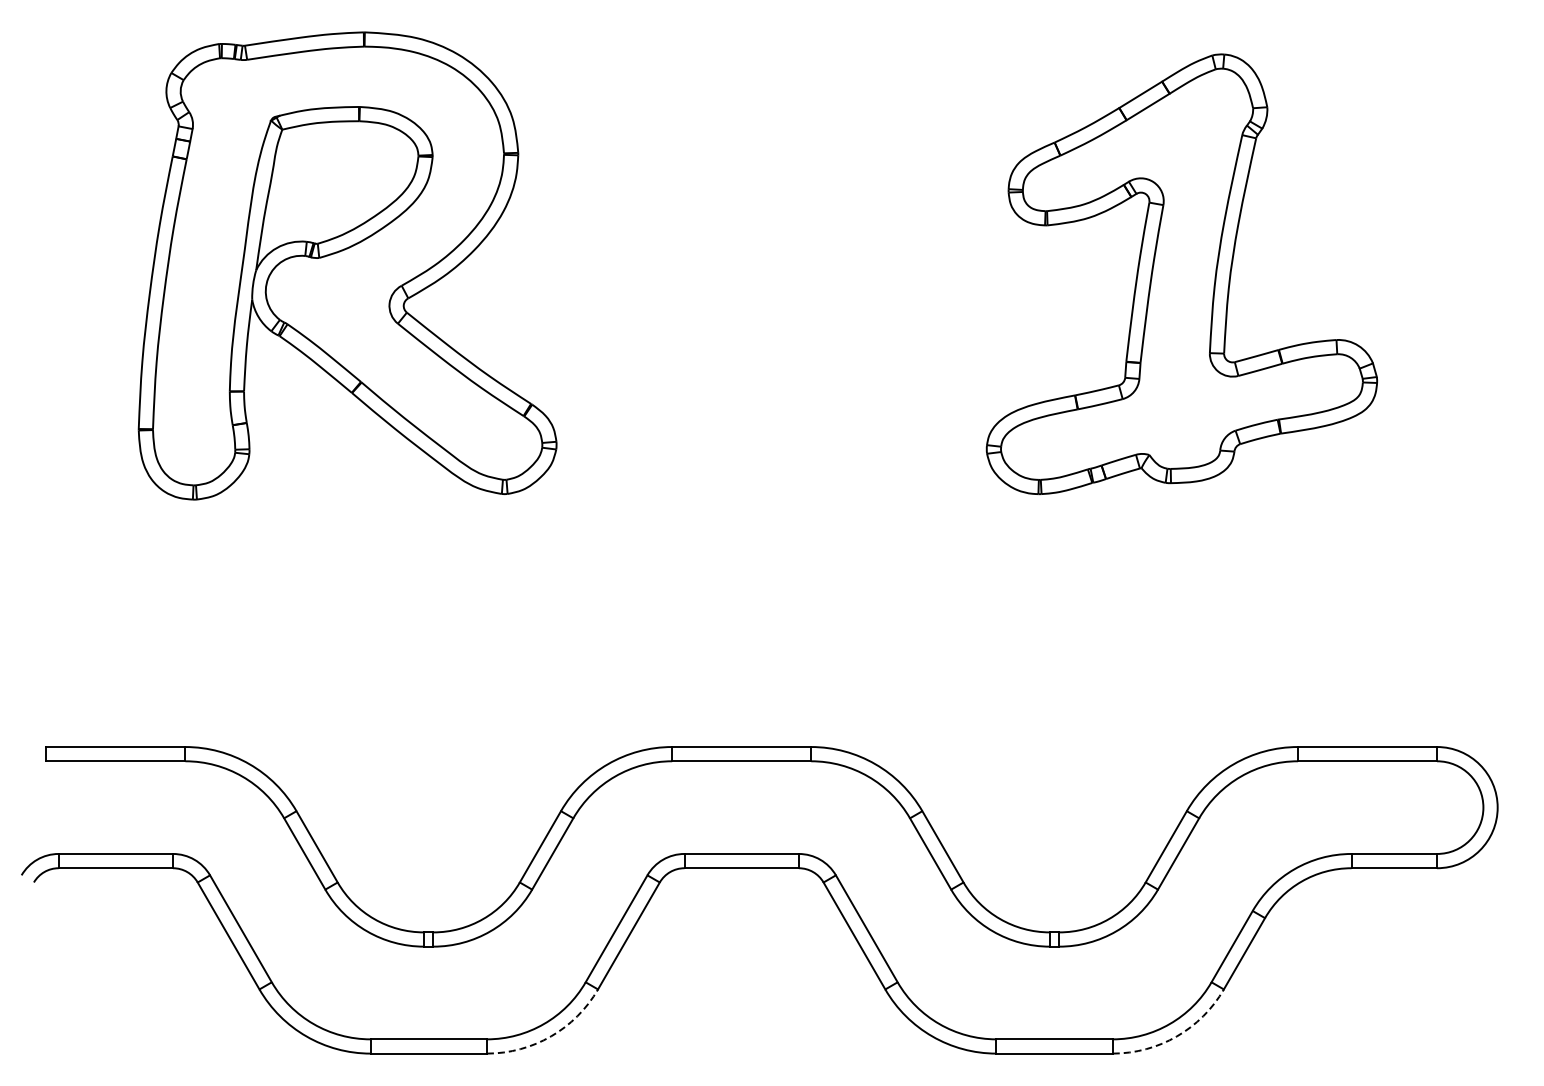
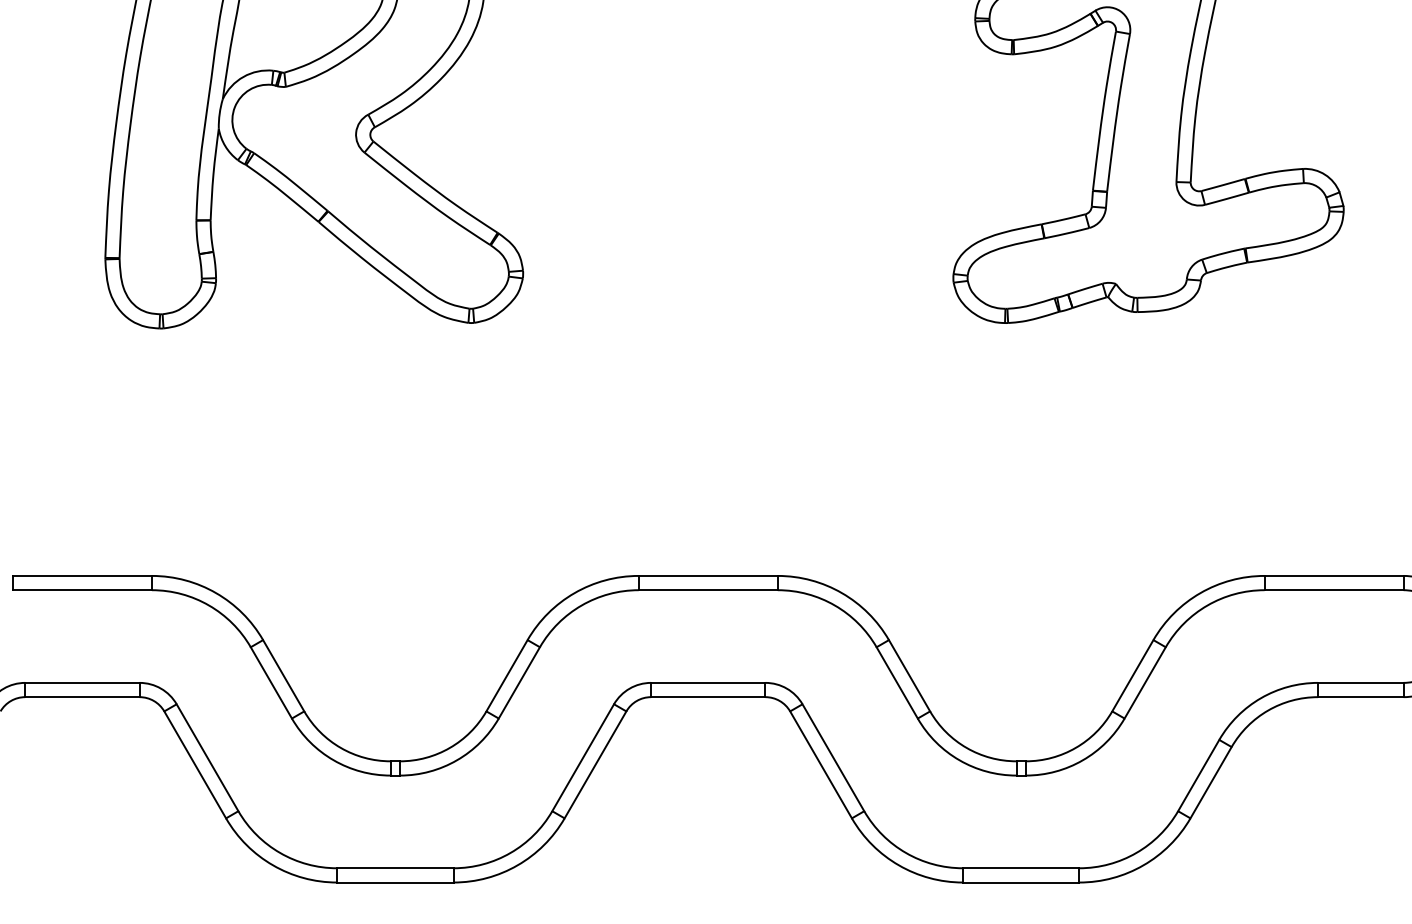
arc: (551, 1036) -> (518, 865), dashed -> solid
arc: (1176, 1036) -> (1143, 865), dashed -> solid

